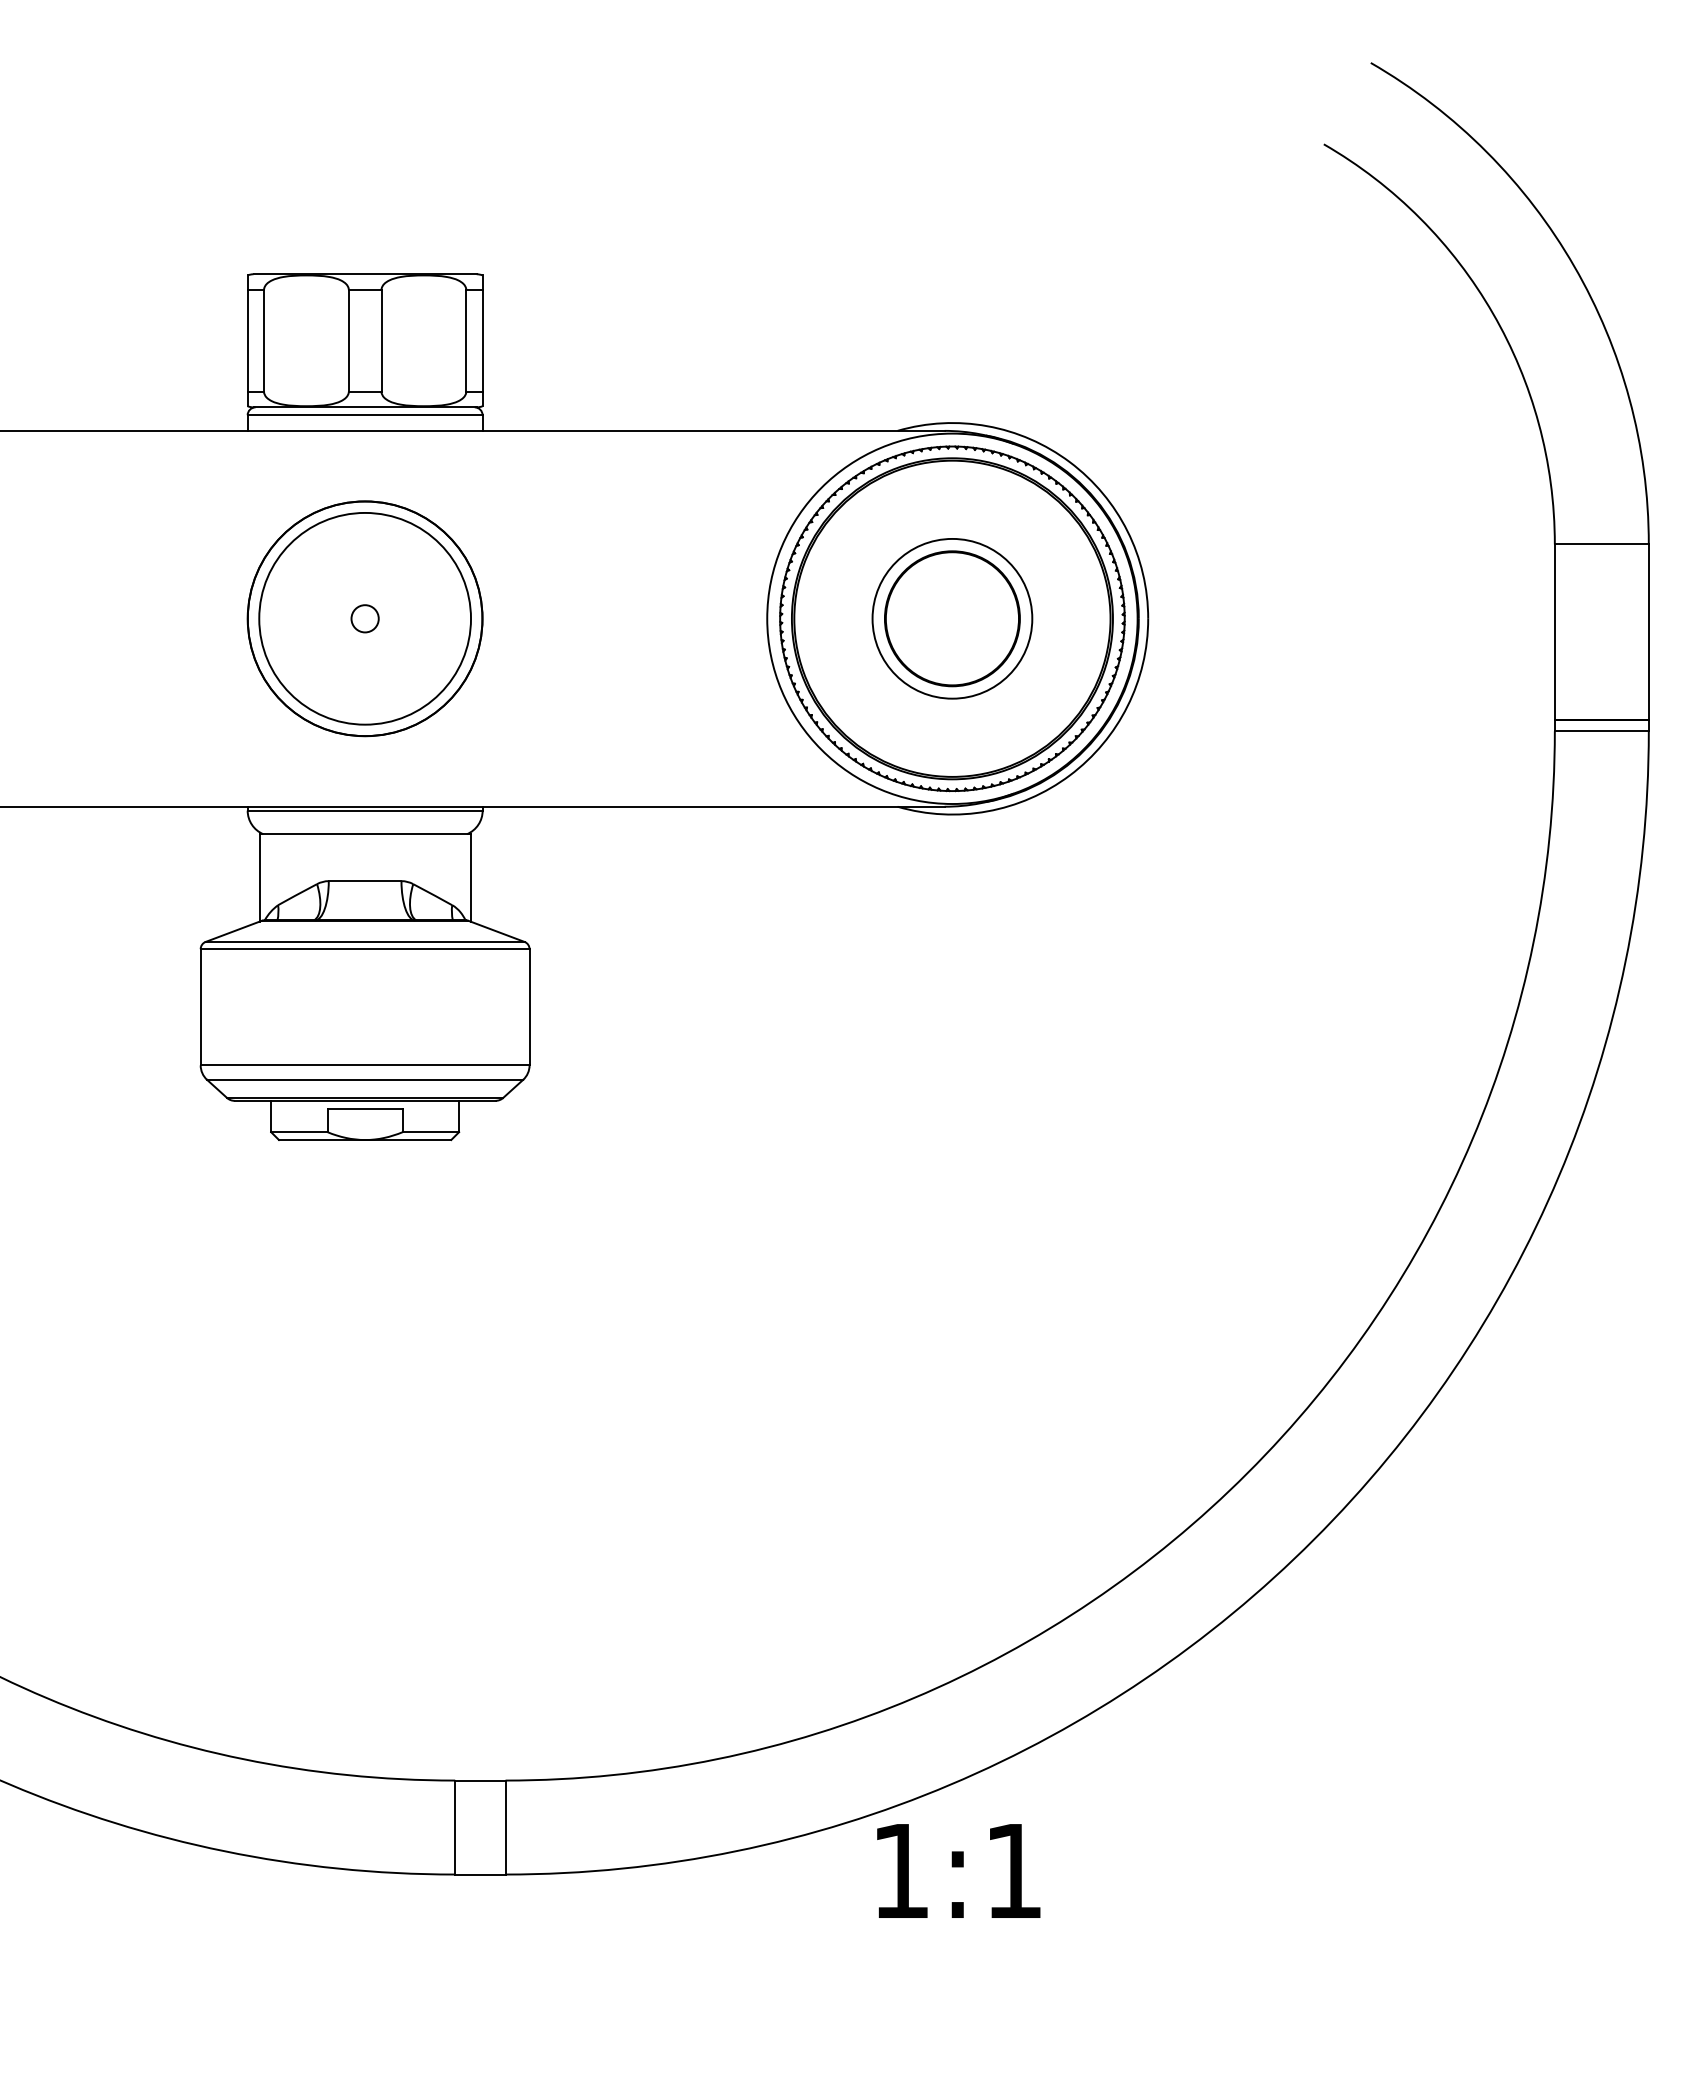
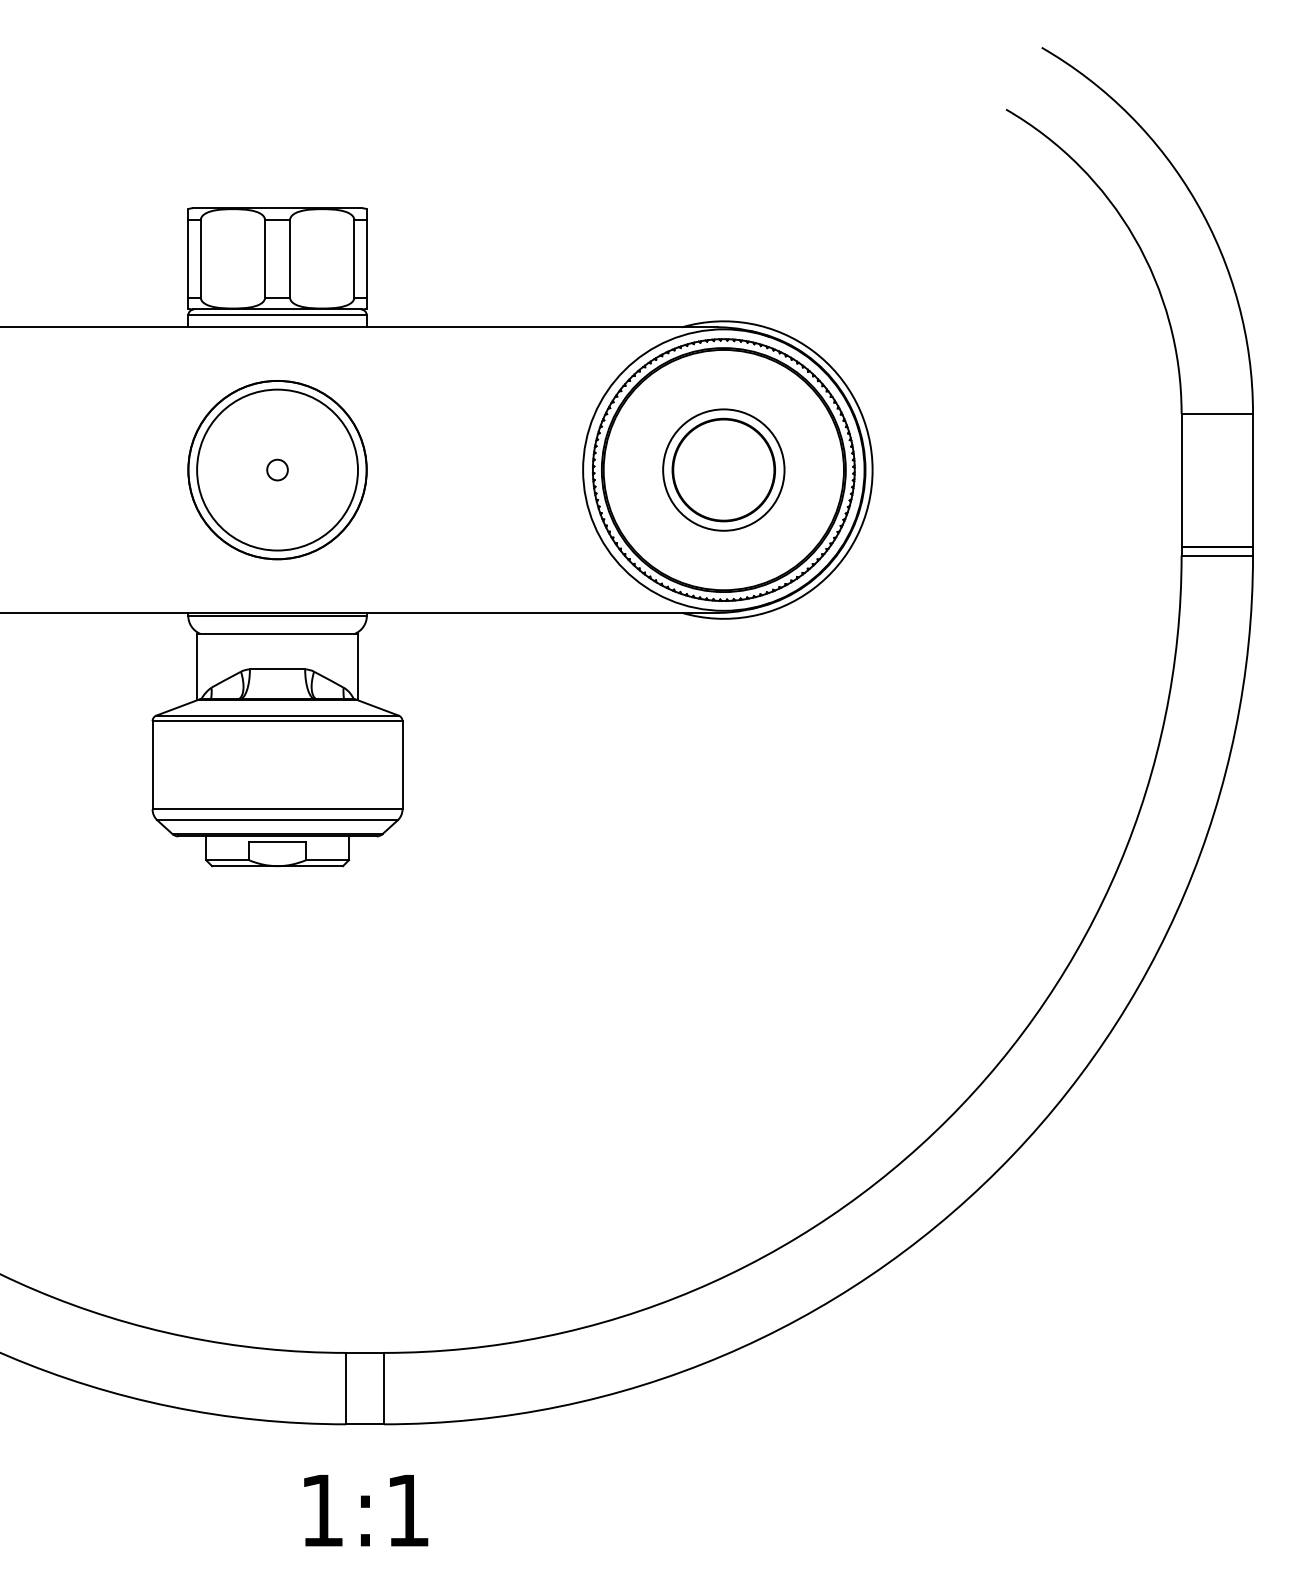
text: (958, 1870) -> (365, 1510), moved

